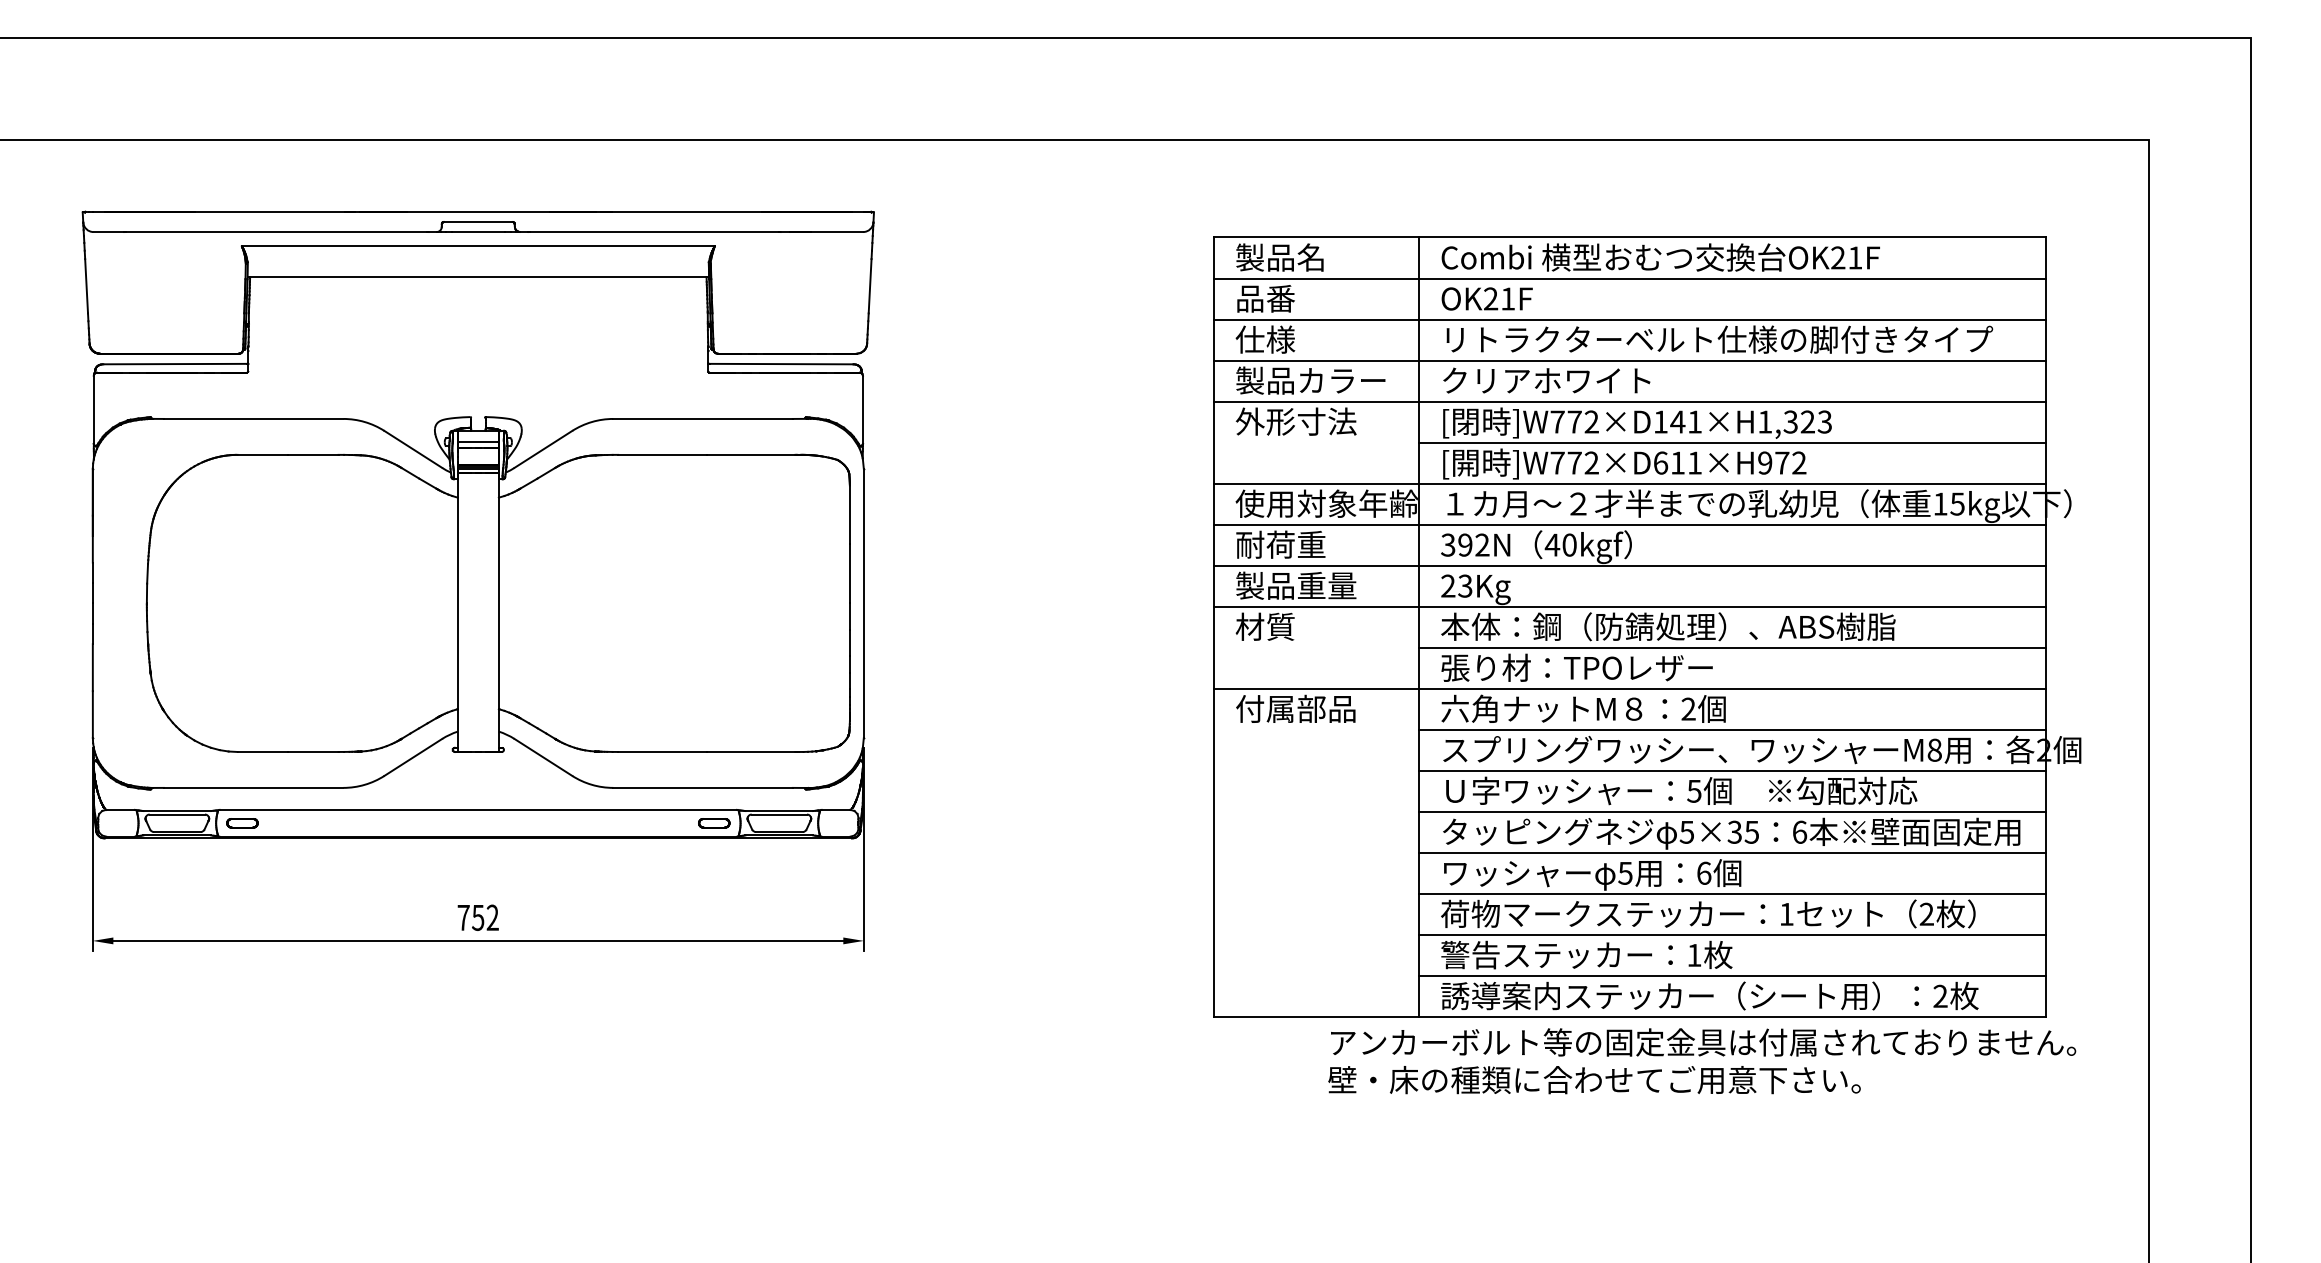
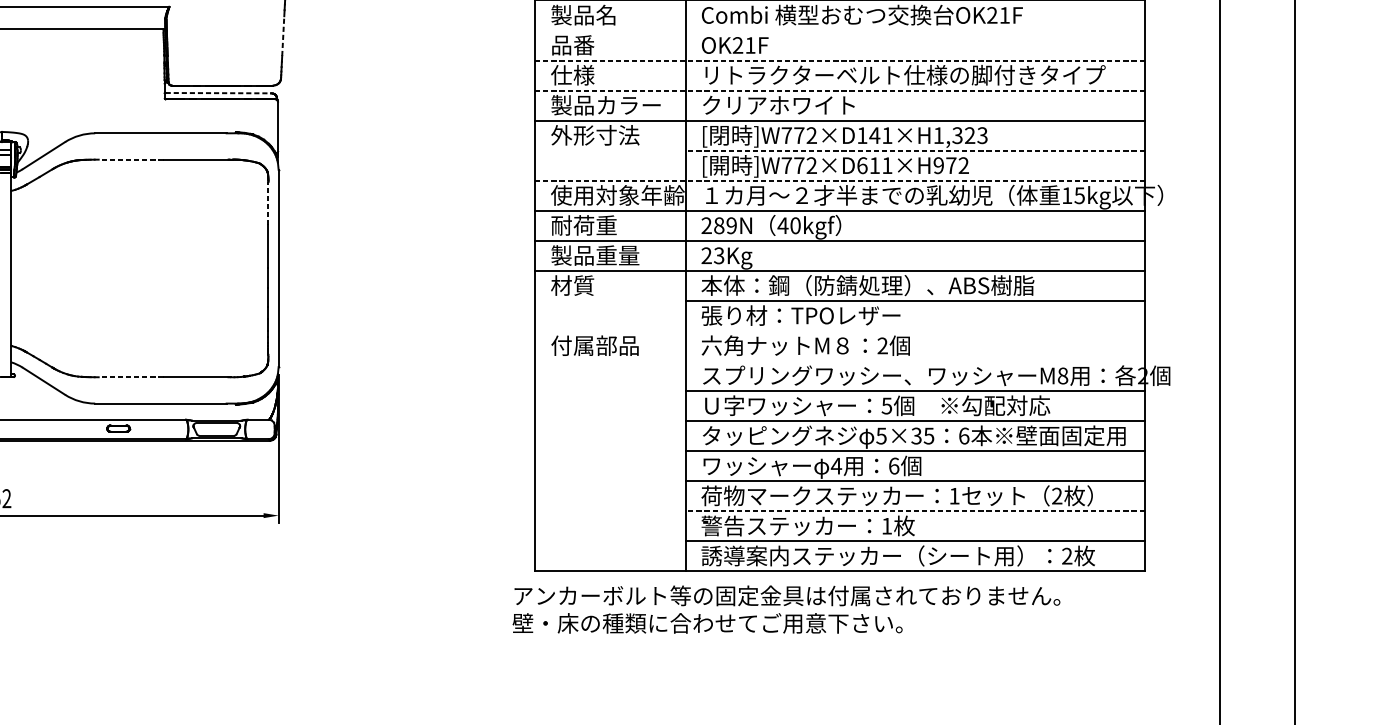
line: (1630, 278) -> (840, 30), removed
line: (870, 285) -> (283, 35), solid -> dashed
line: (1630, 319) -> (840, 60), solid -> dashed
line: (1630, 360) -> (840, 90), solid -> dashed
line: (781, 364) -> (218, 93), solid -> dashed
line: (1732, 442) -> (914, 150), solid -> dashed
line: (661, 454) -> (130, 159), solid -> dashed
line: (1630, 483) -> (840, 180), solid -> dashed
line: (849, 514) -> (268, 203), solid -> dashed
text: (1465, 544) -> (719, 225), 392N -> 289N
line: (1630, 688) -> (840, 330), removed
line: (1732, 729) -> (914, 360), removed
line: (661, 751) -> (130, 376), solid -> dashed
part: (714, 823) -> (118, 428), moved
text: (1625, 873) -> (836, 466), 5 -> 4
line: (1732, 934) -> (914, 510), solid -> dashed
text: (1702, 1061) -> (786, 609), moved

